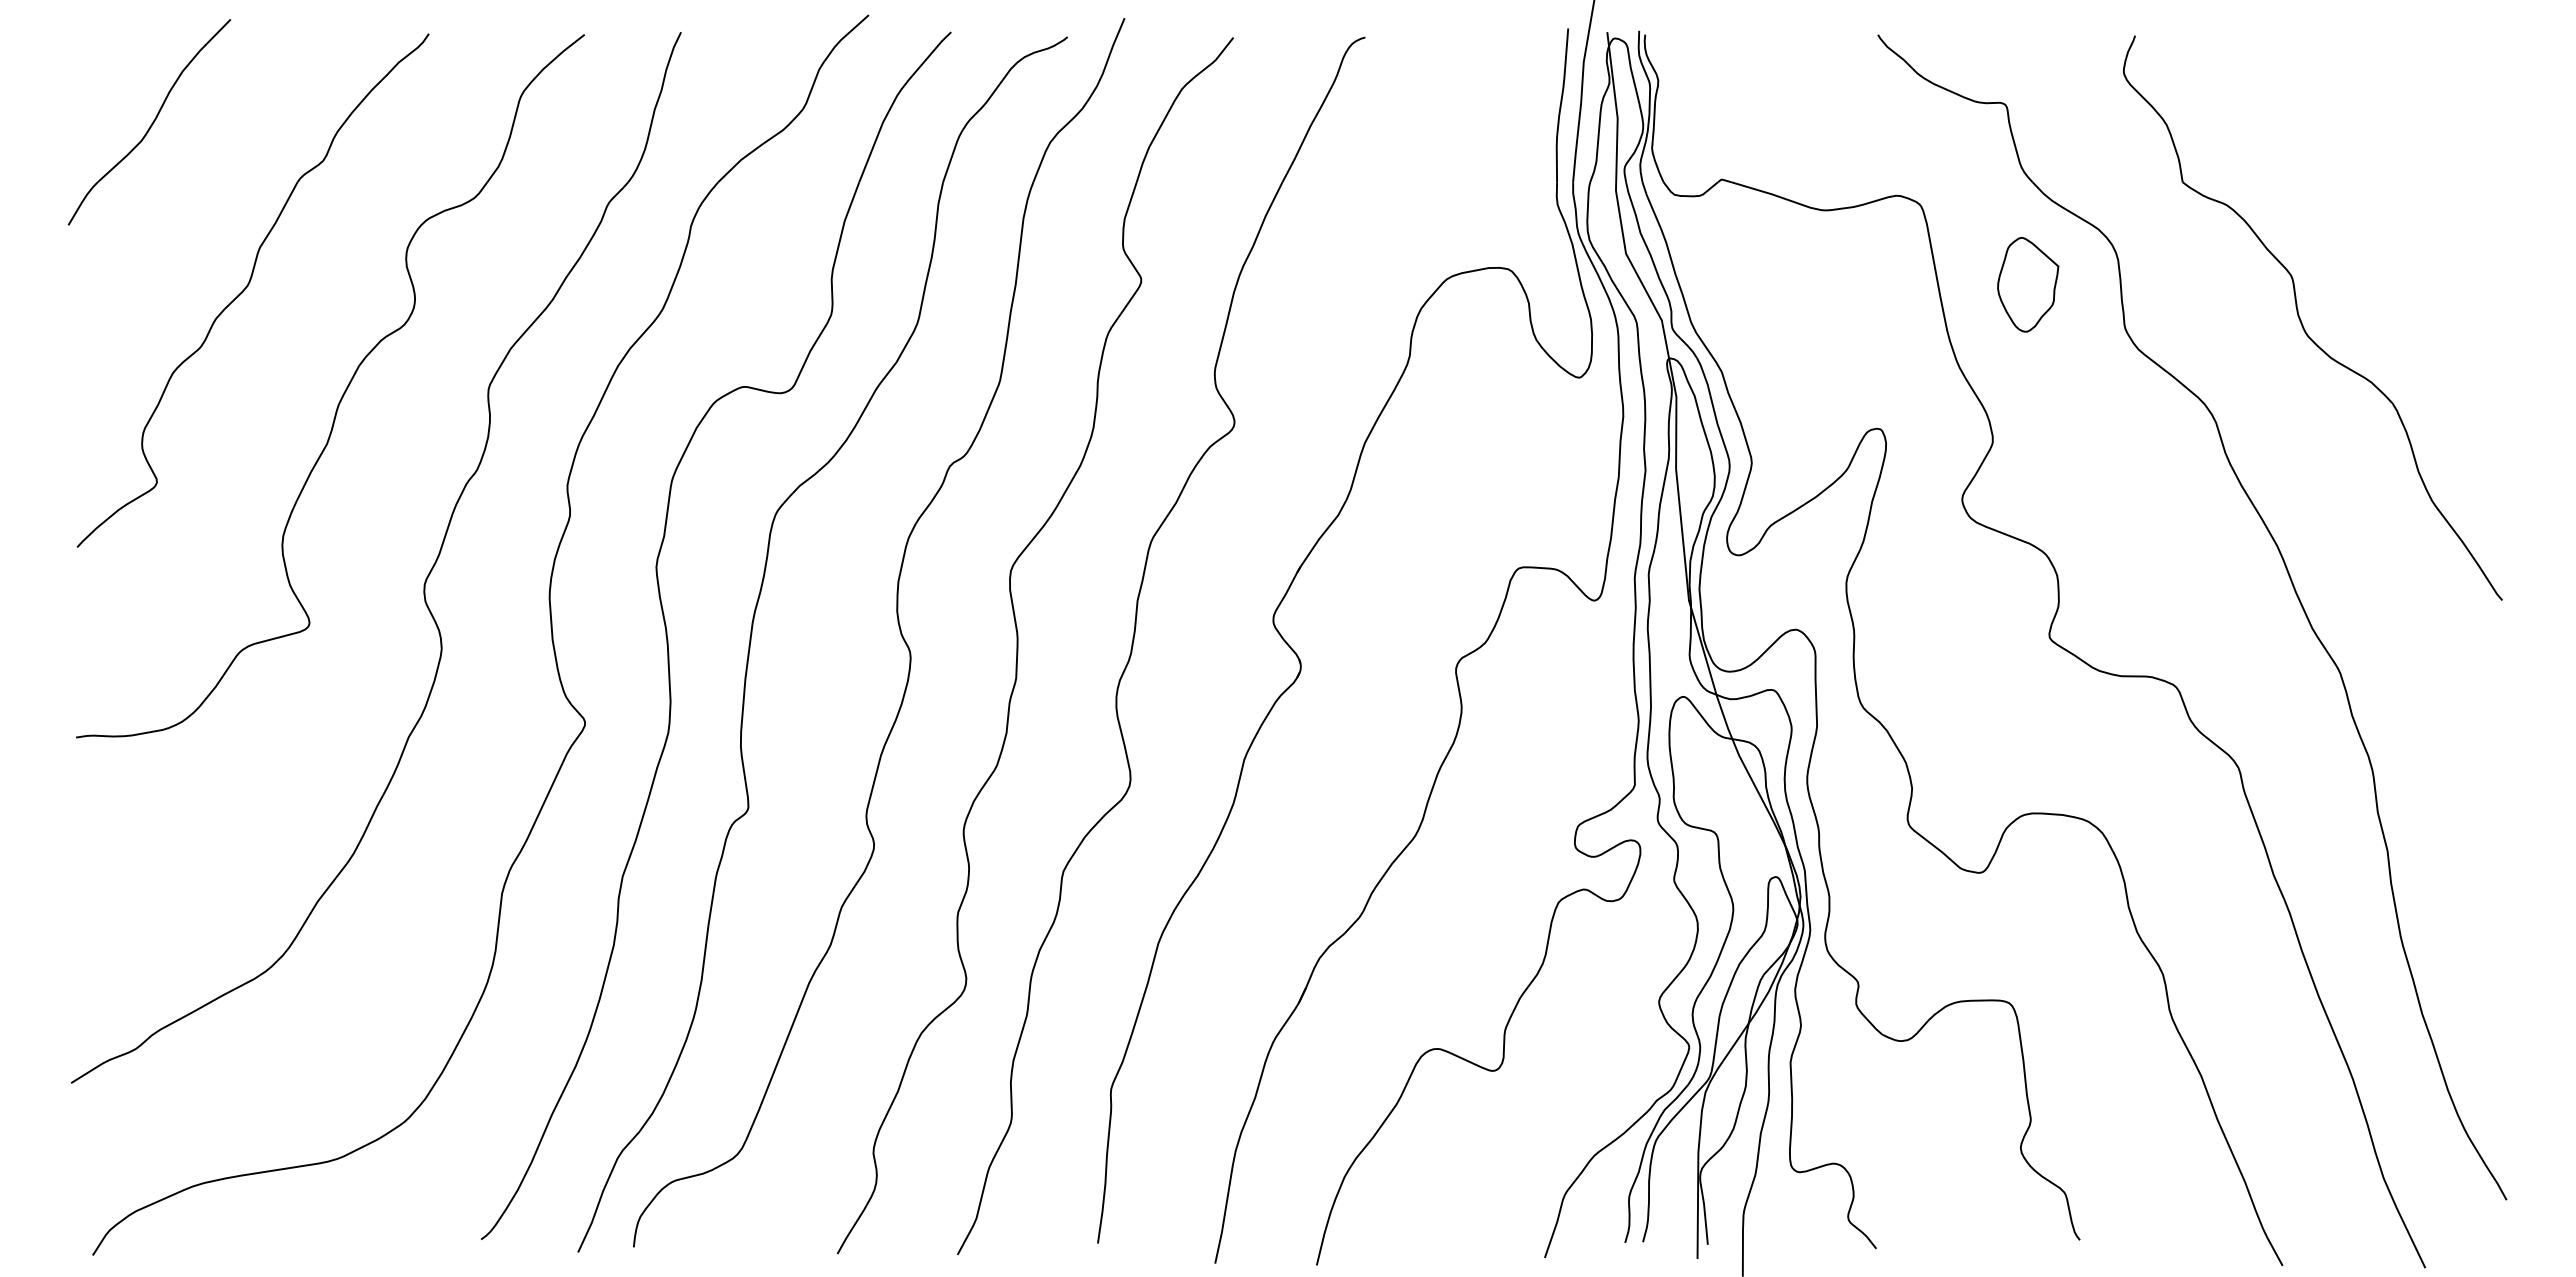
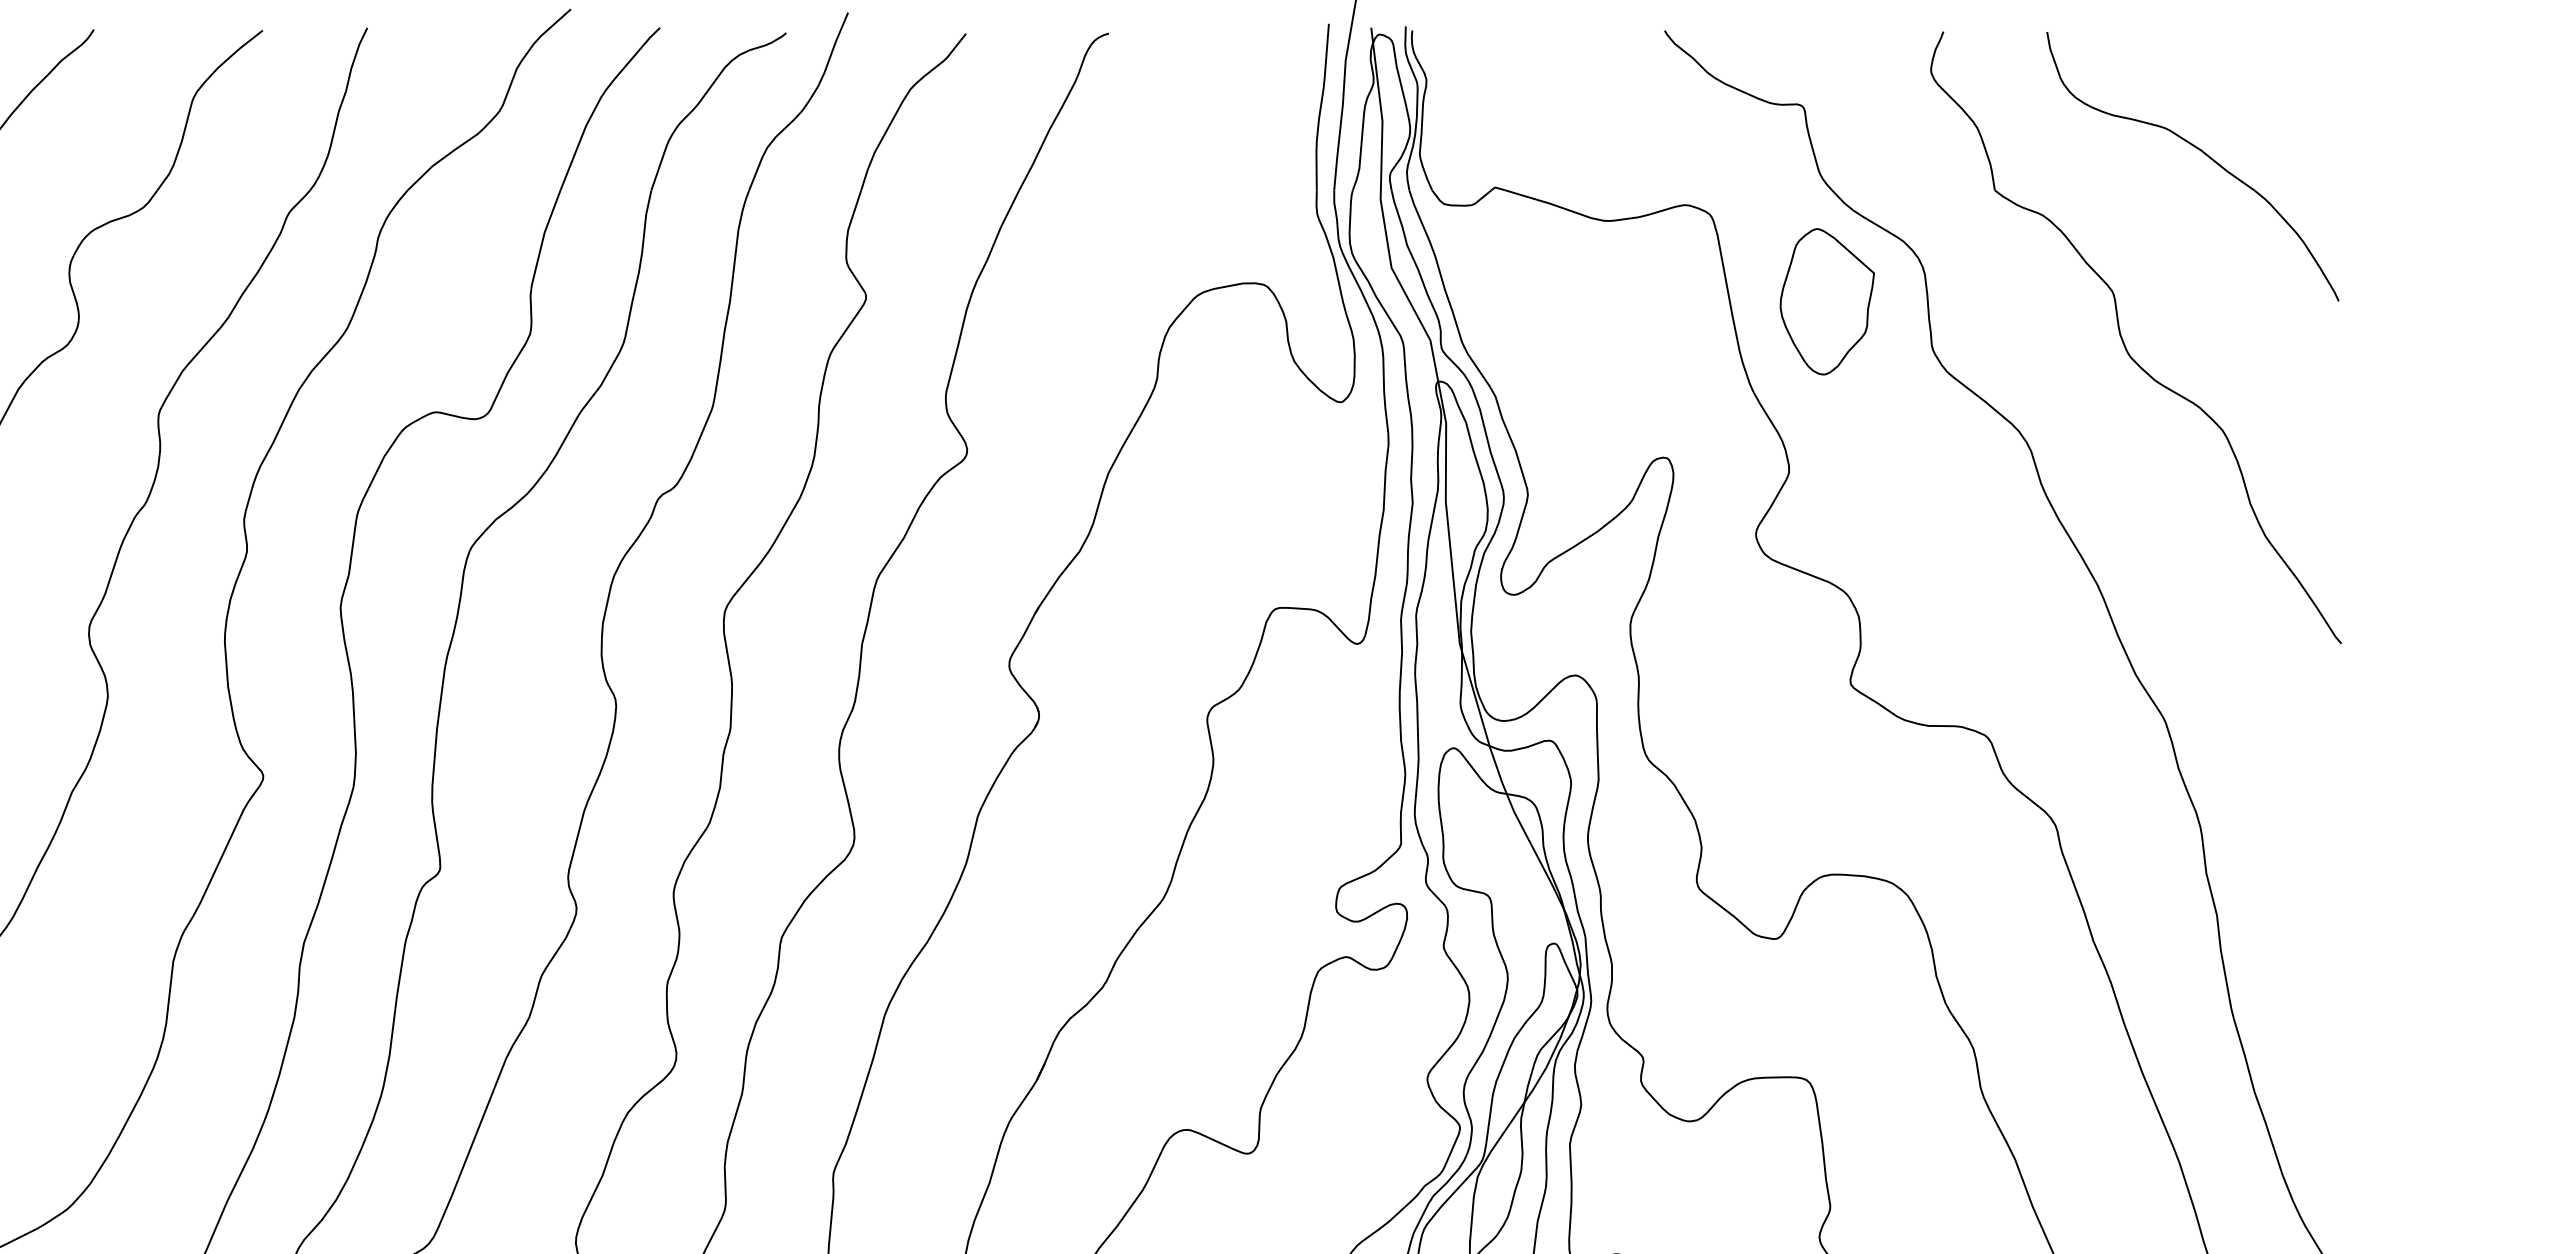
part: (2376, 149) -> (2204, 154), added
part: (2028, 284) -> (1827, 301), size x1.43

